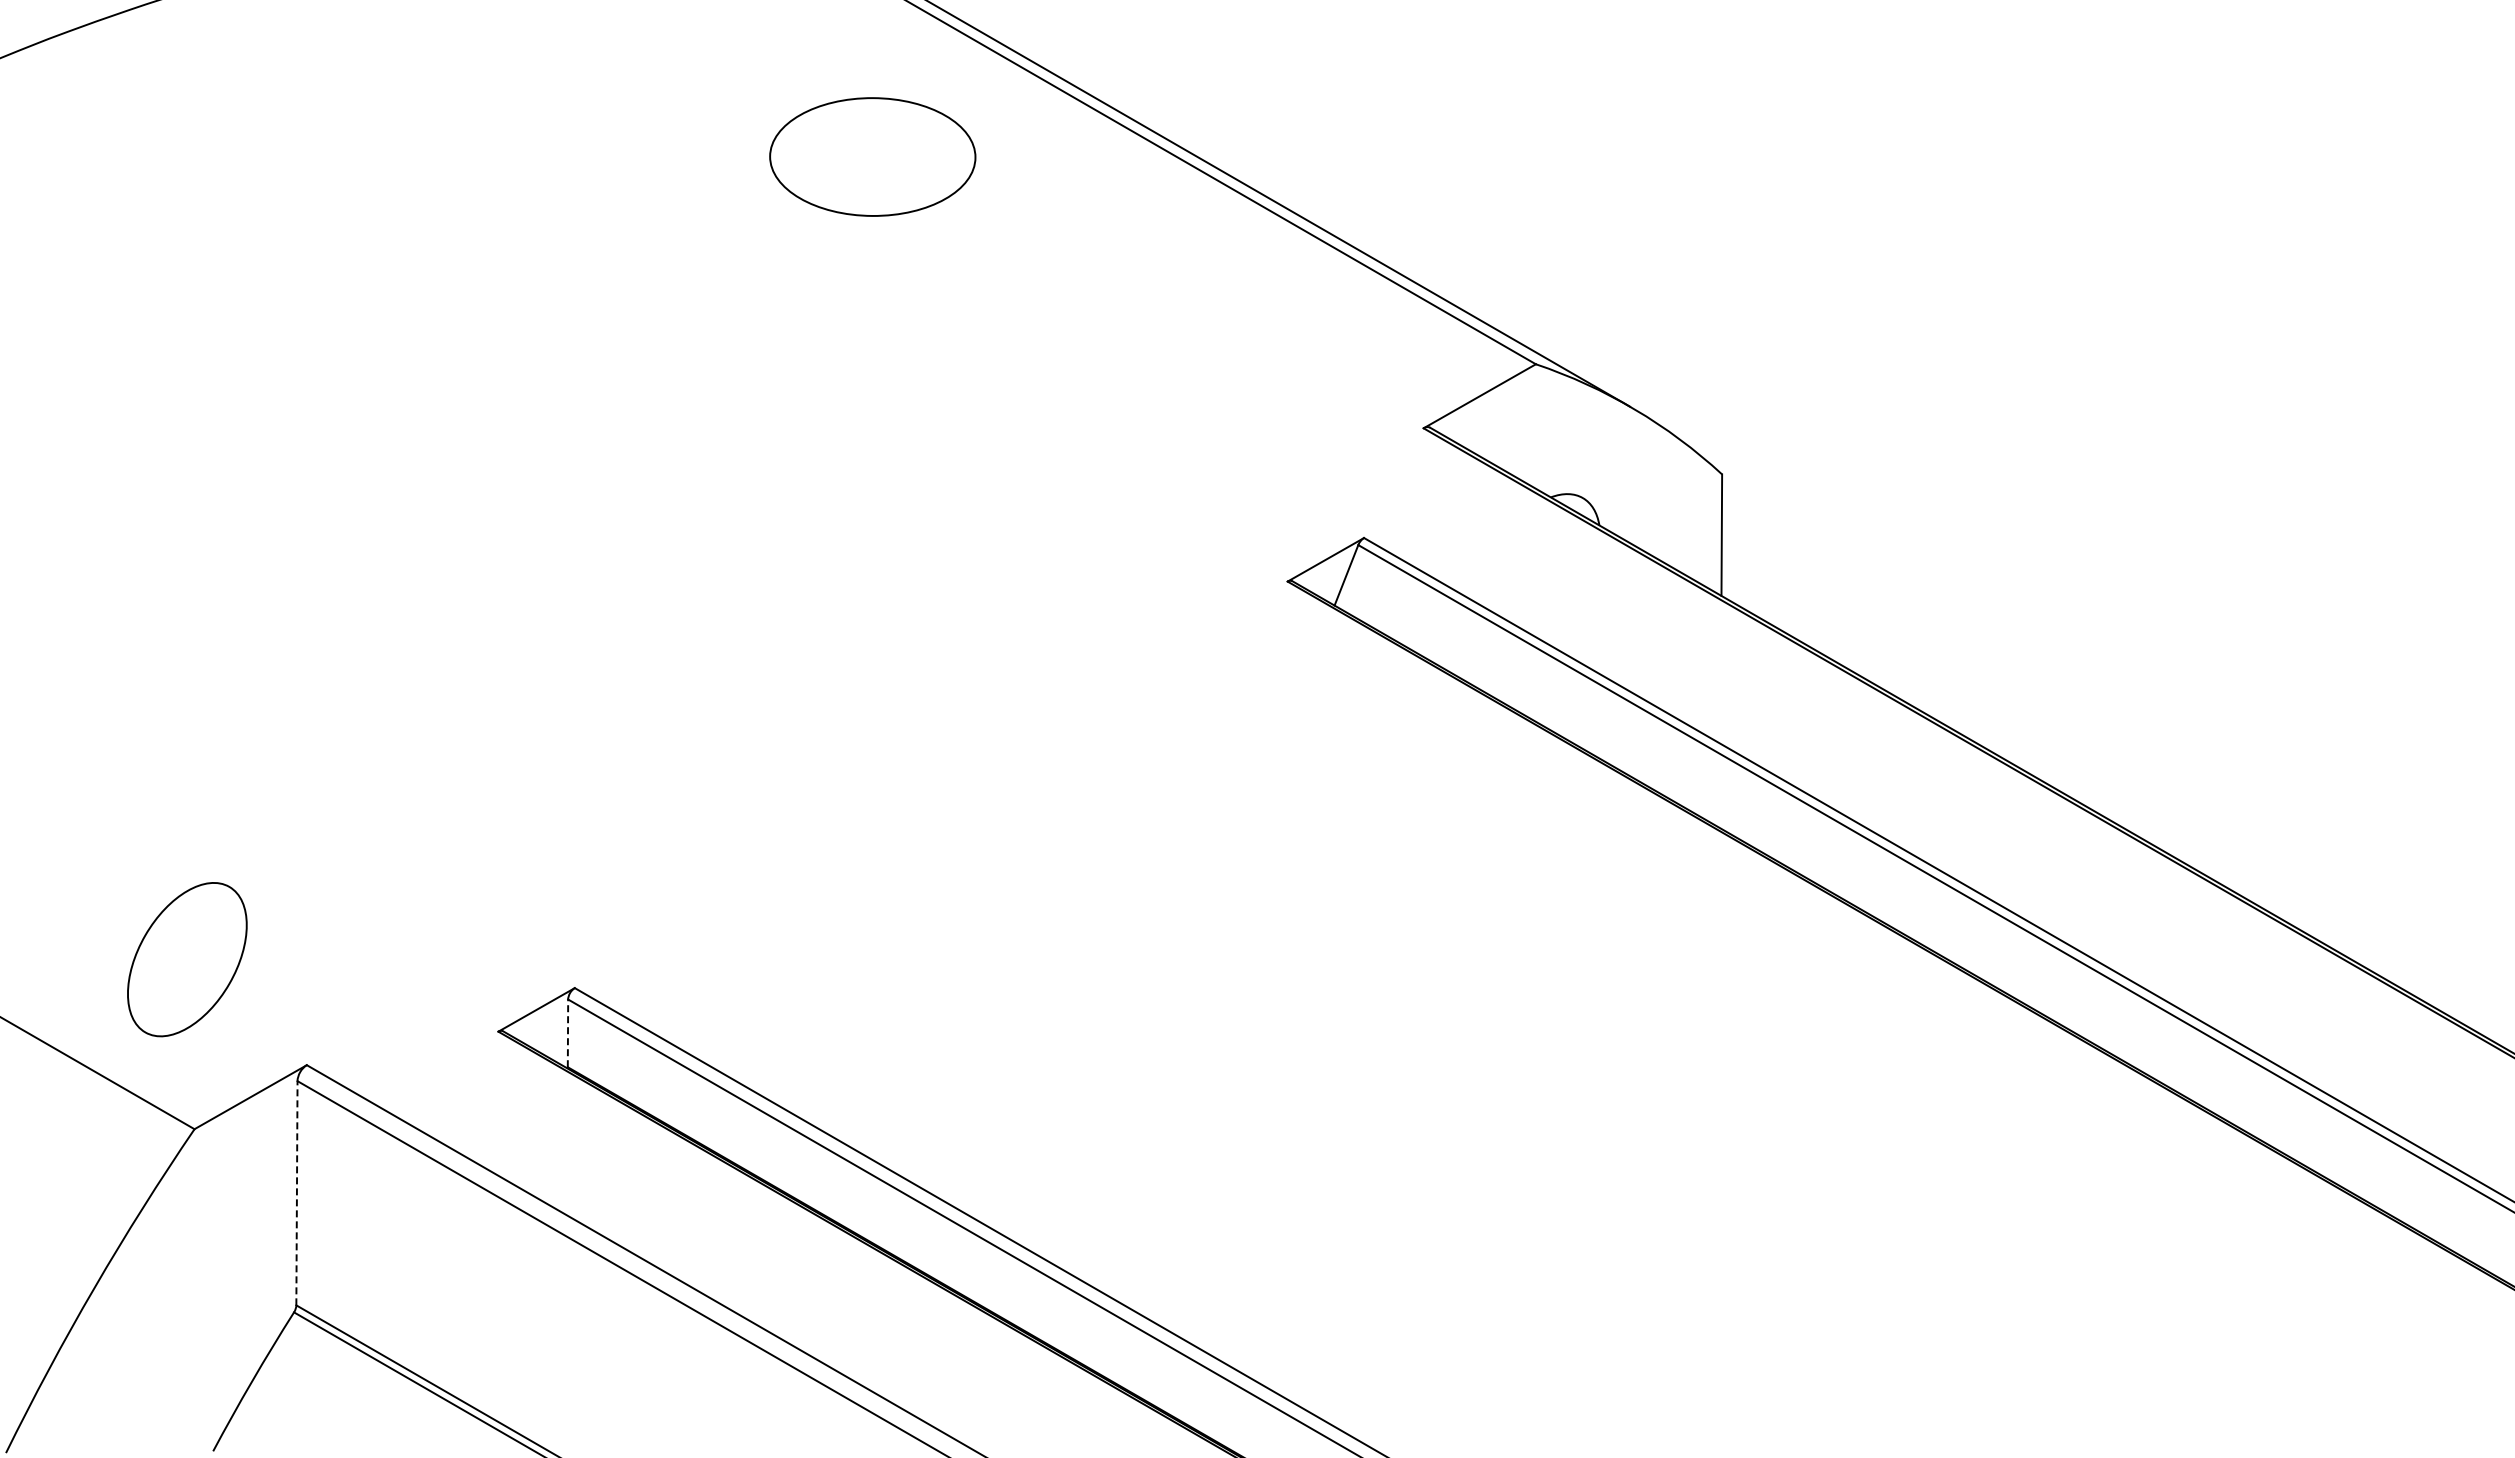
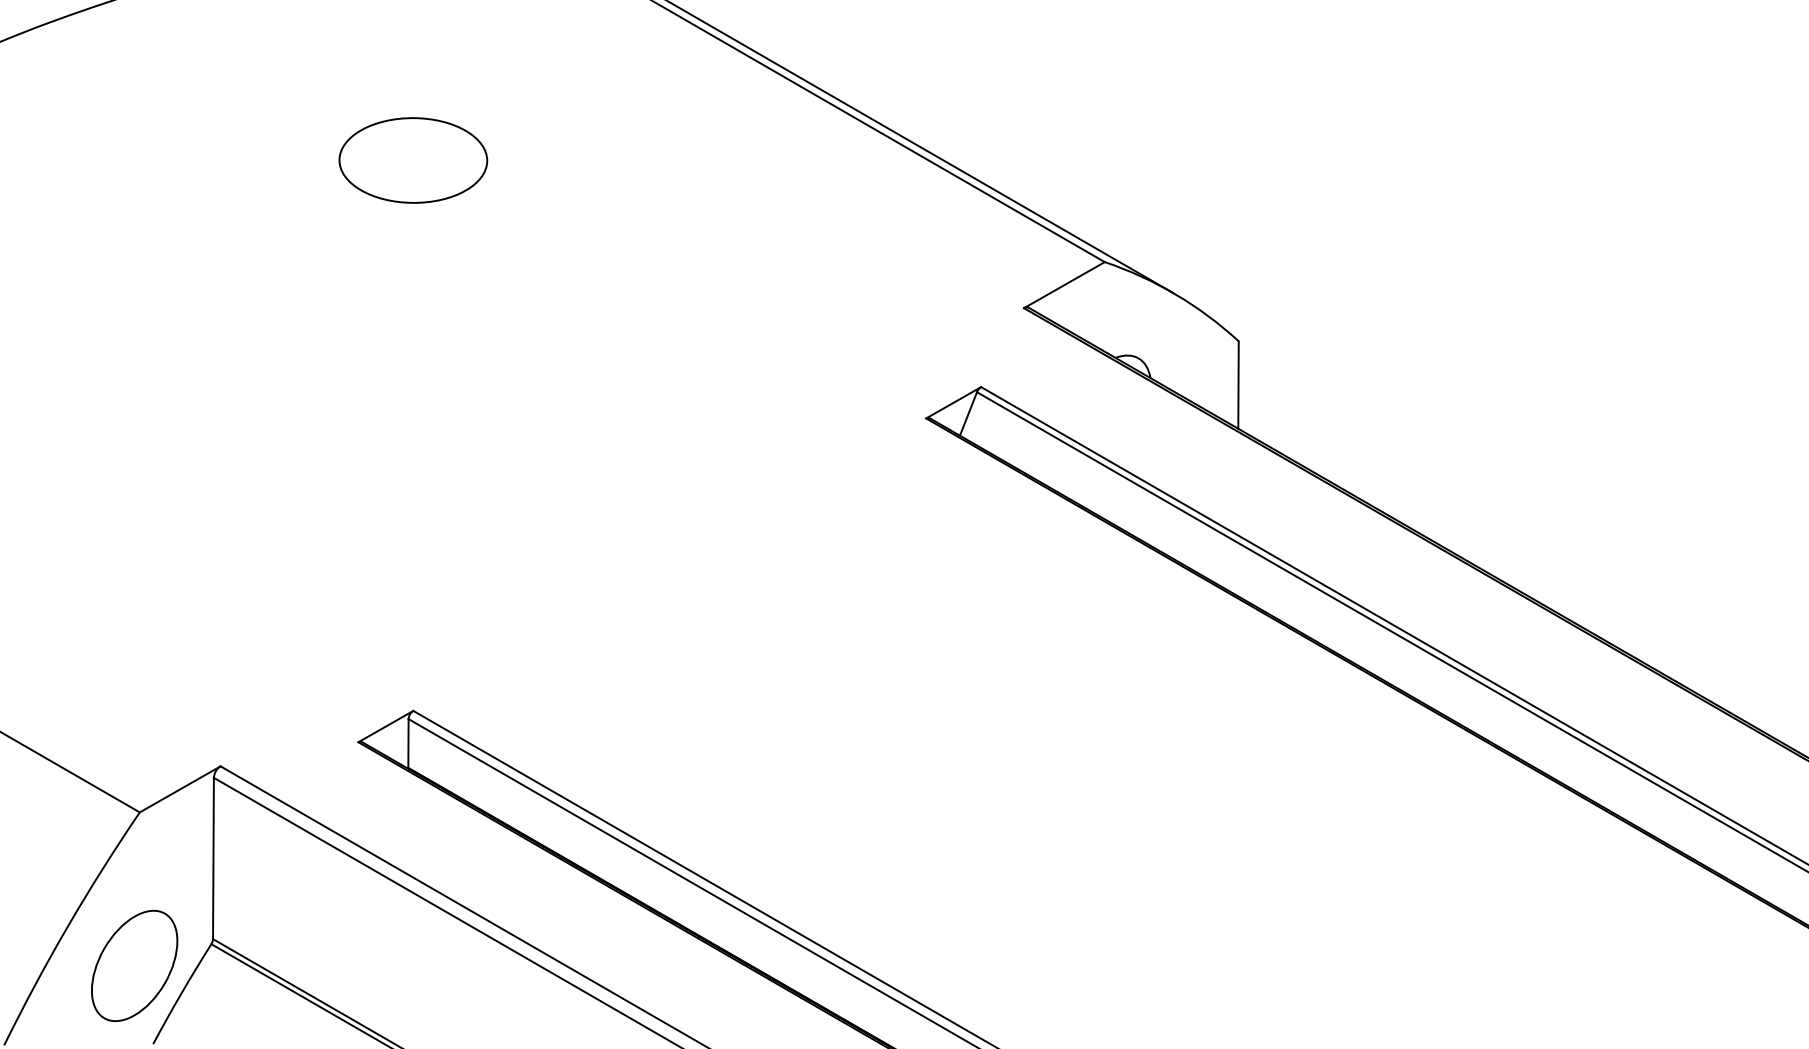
part: (872, 156) -> (413, 160), moved
part: (187, 959) -> (134, 965), moved
line: (567, 1033) -> (408, 743), dashed -> solid
line: (296, 1192) -> (213, 857), dashed -> solid

